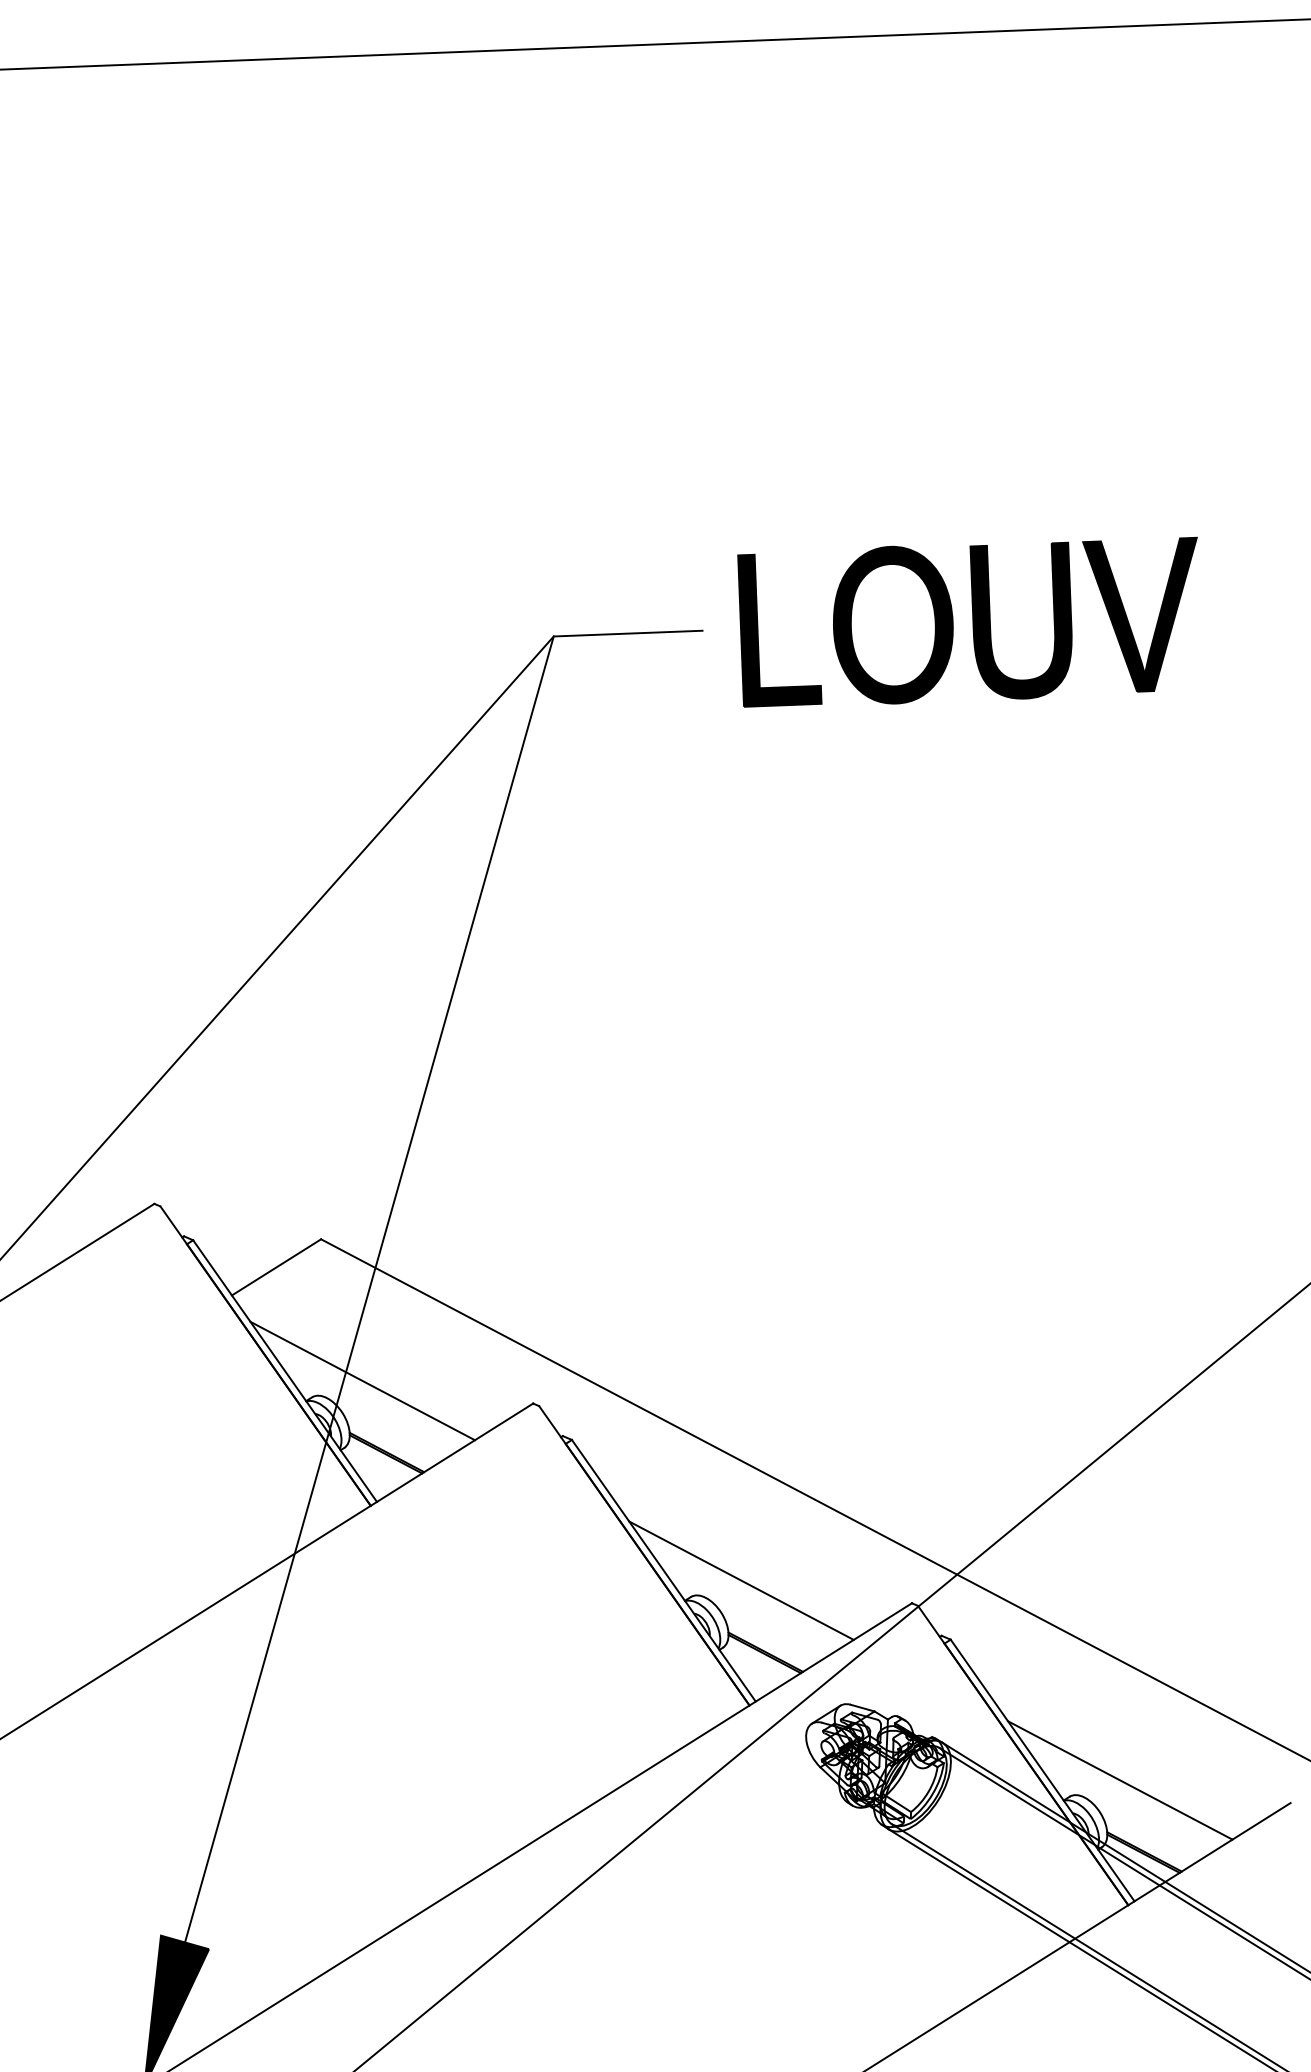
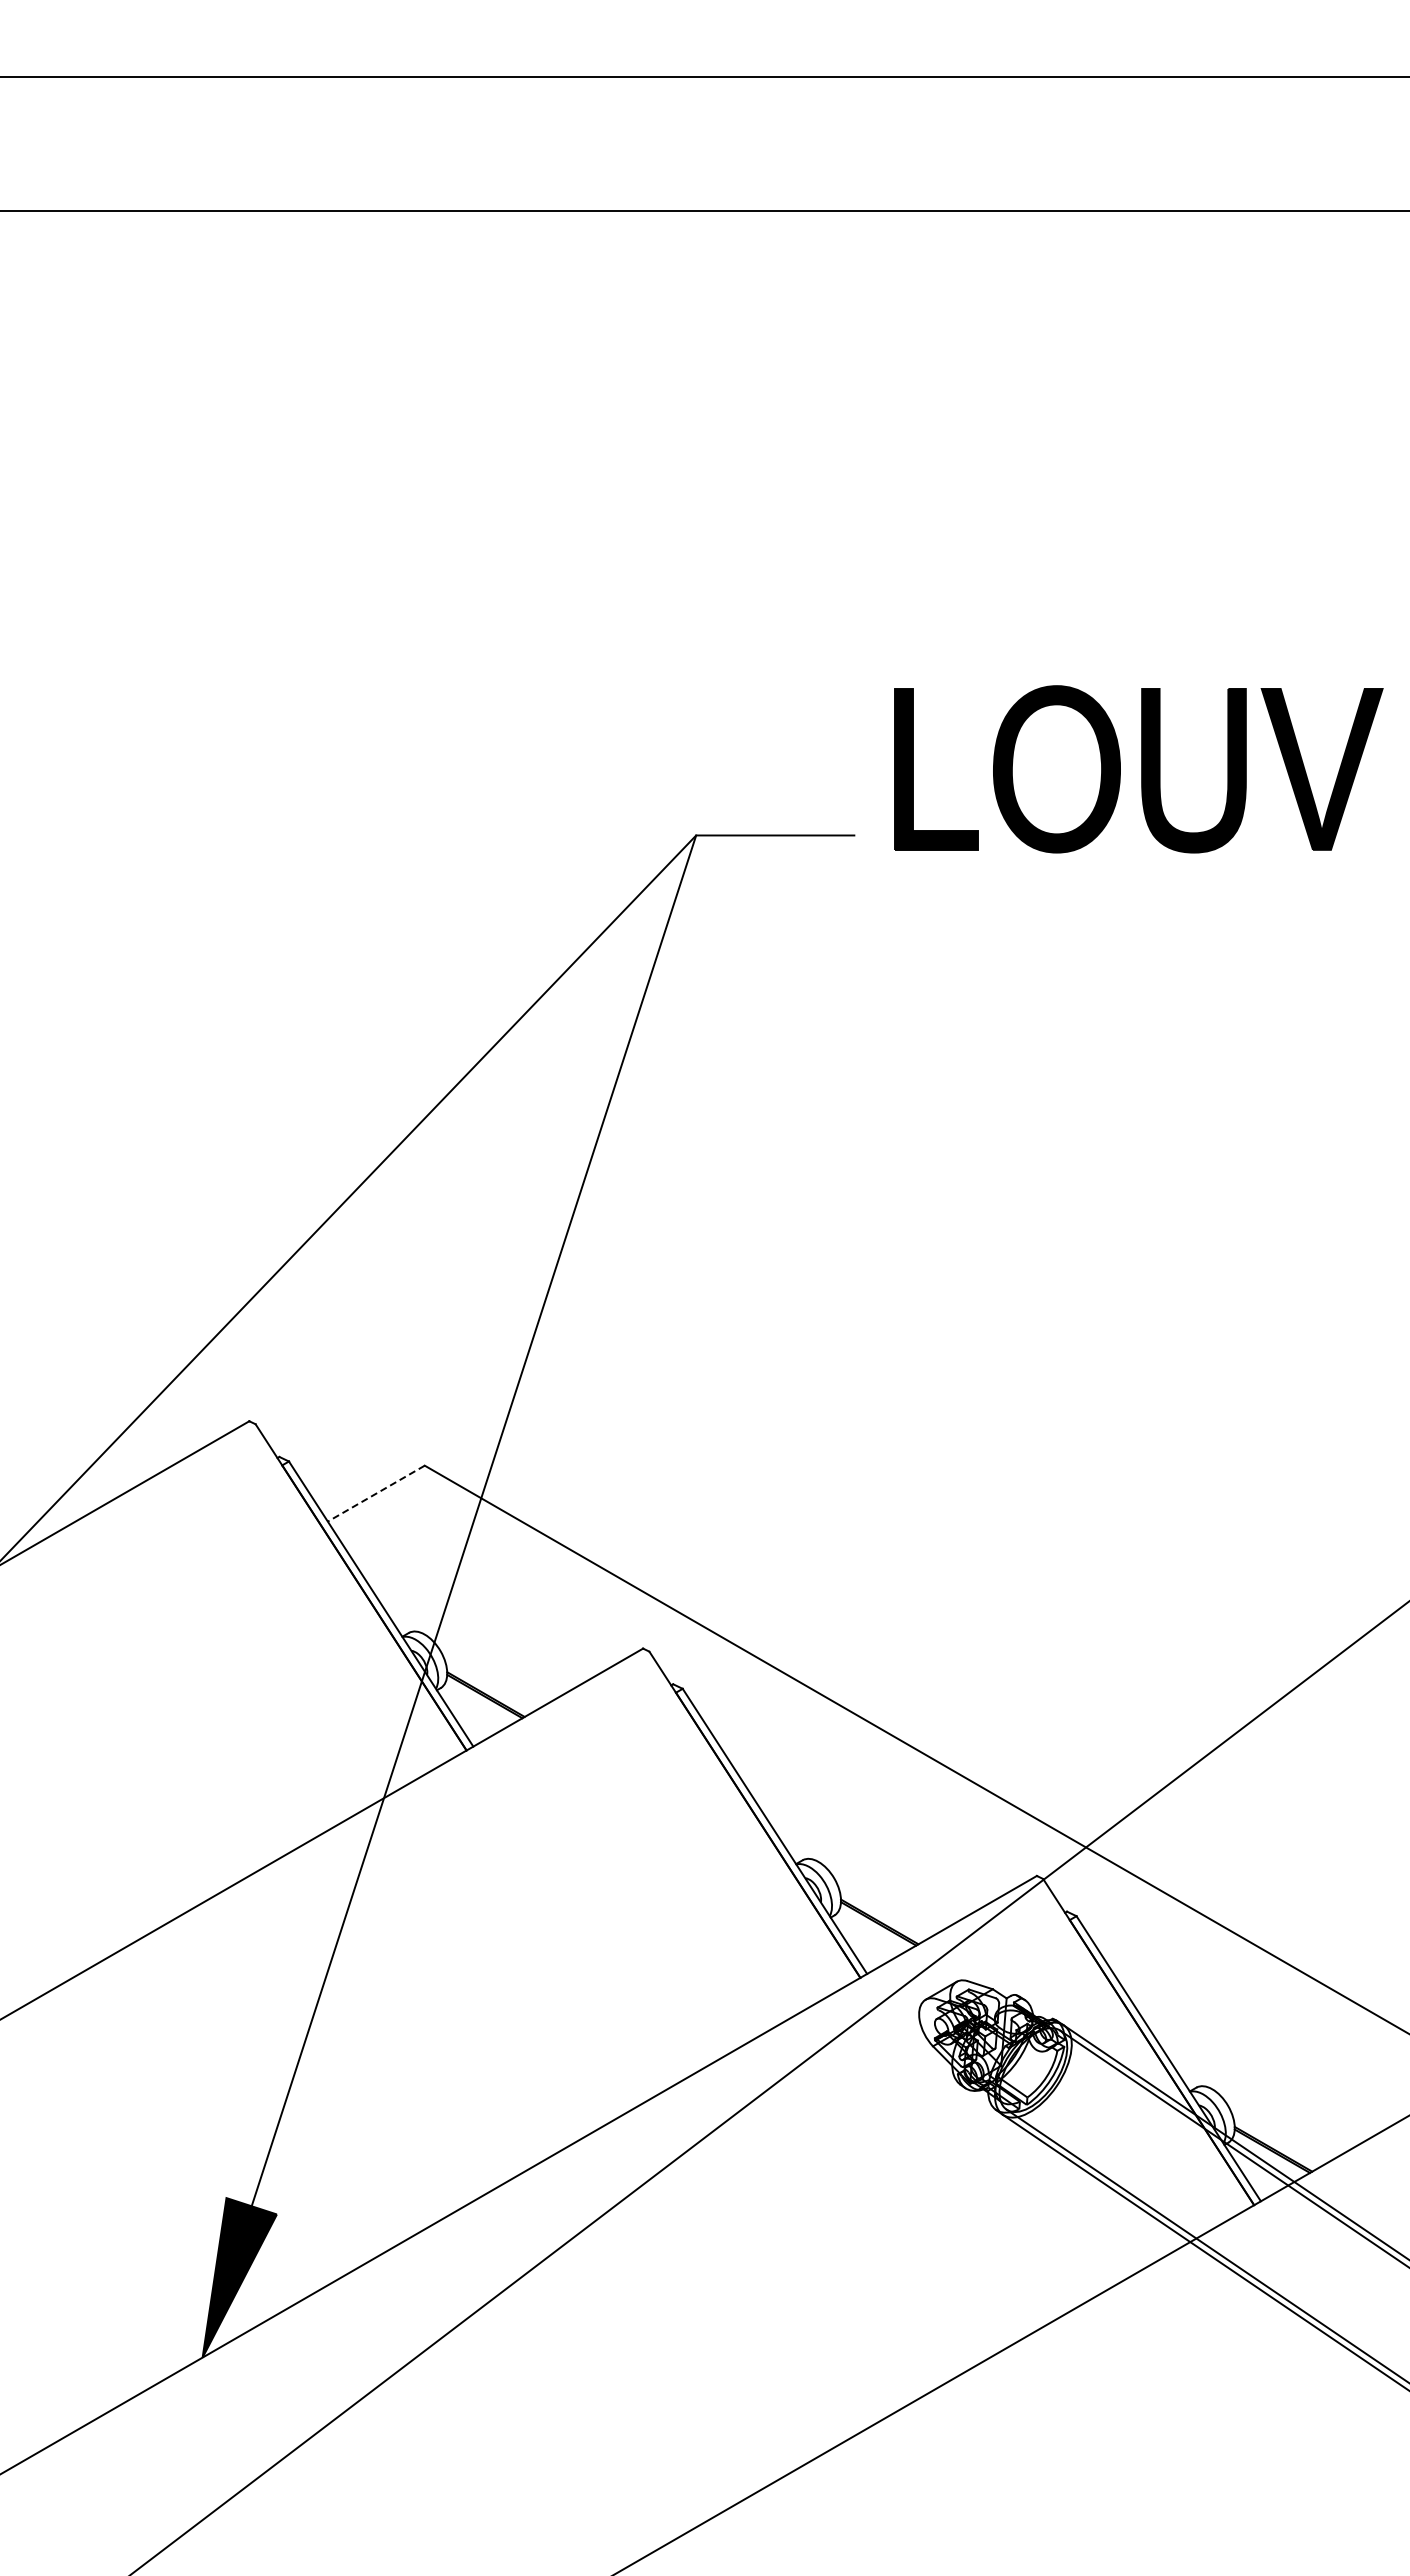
part: (970, 622) -> (1138, 769), moved
line: (276, 1267) -> (376, 1493), solid -> dashed
line: (362, 1380) -> (462, 1617), removed
line: (741, 1580) -> (856, 1844), removed
line: (1120, 1780) -> (1250, 2072), removed

